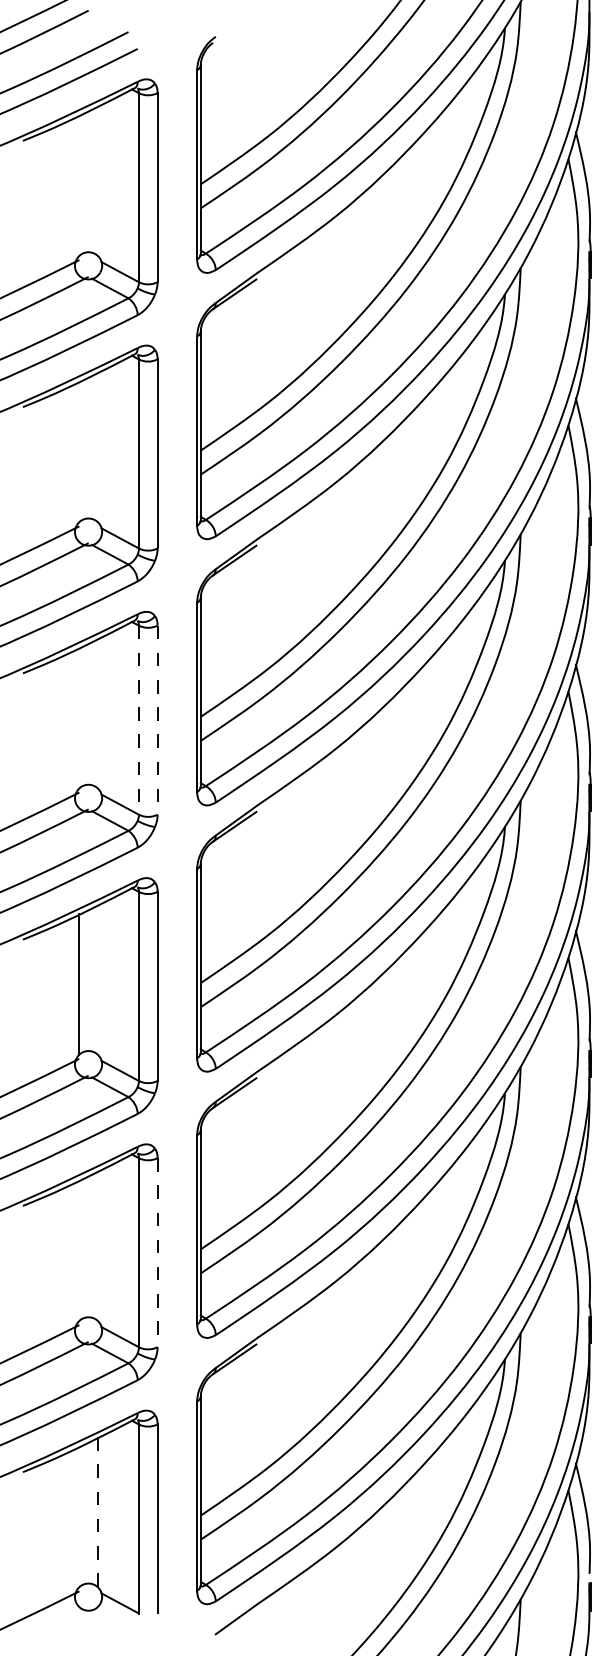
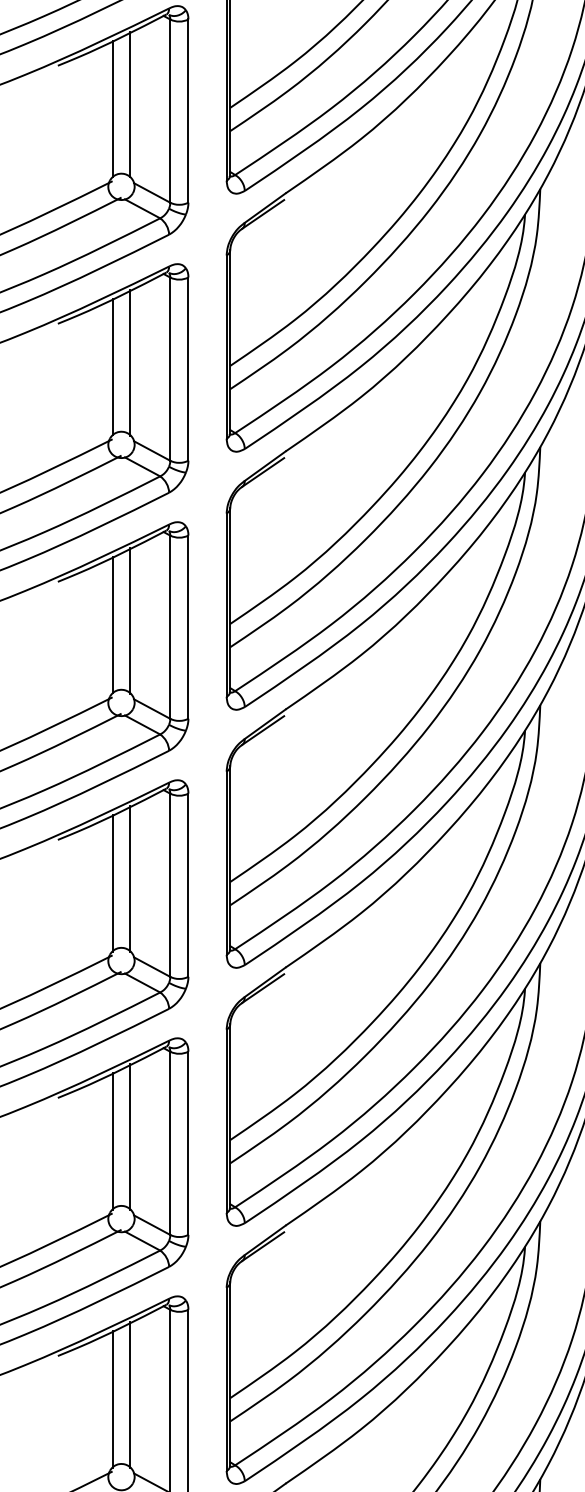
line: (97, 181) -> (130, 105), added
line: (79, 185) -> (112, 108), added
line: (97, 447) -> (130, 362), added
line: (79, 451) -> (112, 366), added
line: (97, 713) -> (130, 620), added
line: (79, 717) -> (112, 624), added
line: (138, 720) -> (169, 627), dashed -> solid
line: (157, 720) -> (188, 627), dashed -> solid
line: (97, 979) -> (130, 878), added
line: (97, 1246) -> (130, 1137), added
line: (79, 1250) -> (112, 1141), added
line: (157, 1252) -> (188, 1143), dashed -> solid
line: (97, 1512) -> (130, 1395), dashed -> solid
line: (79, 1516) -> (112, 1398), added

